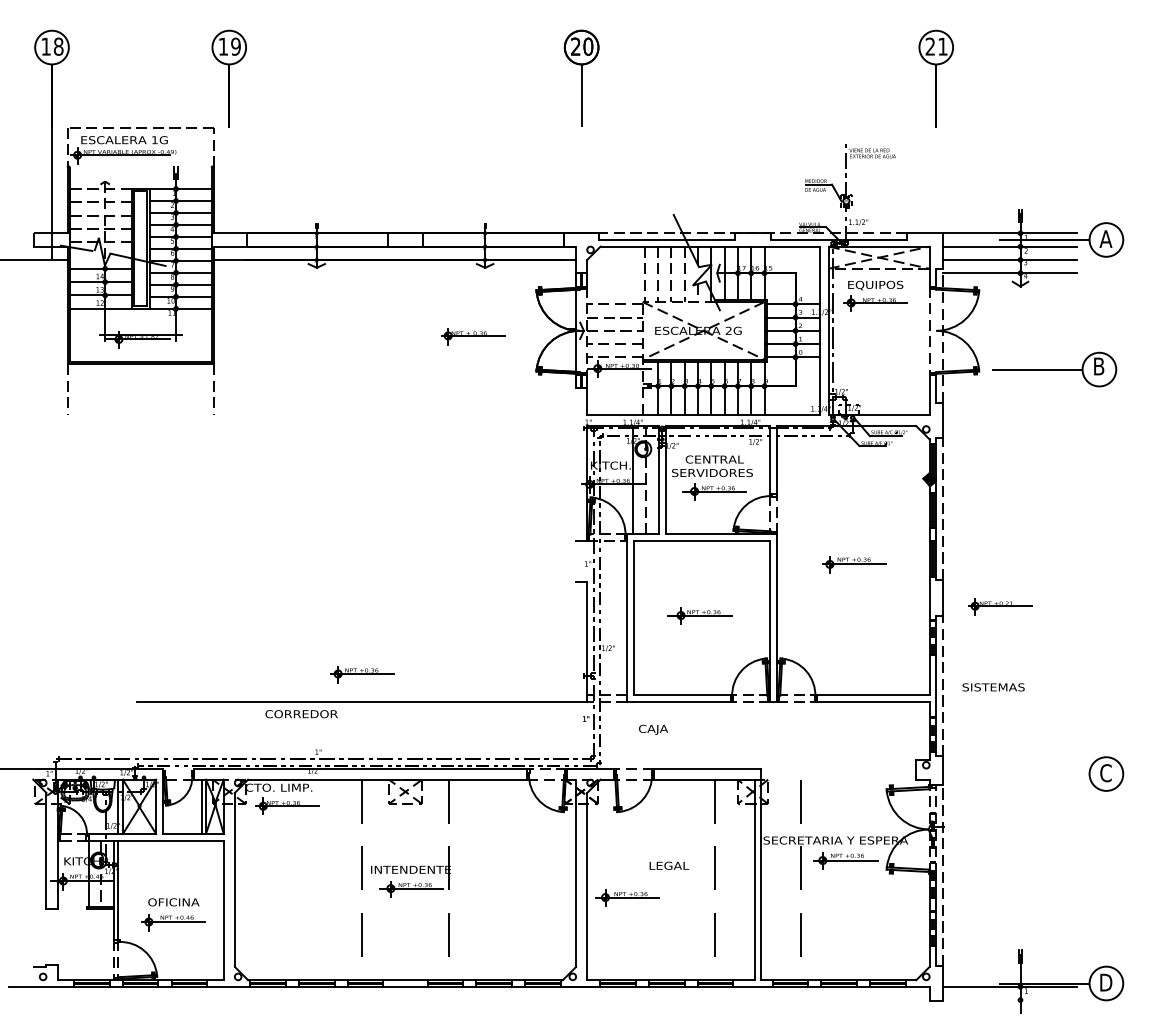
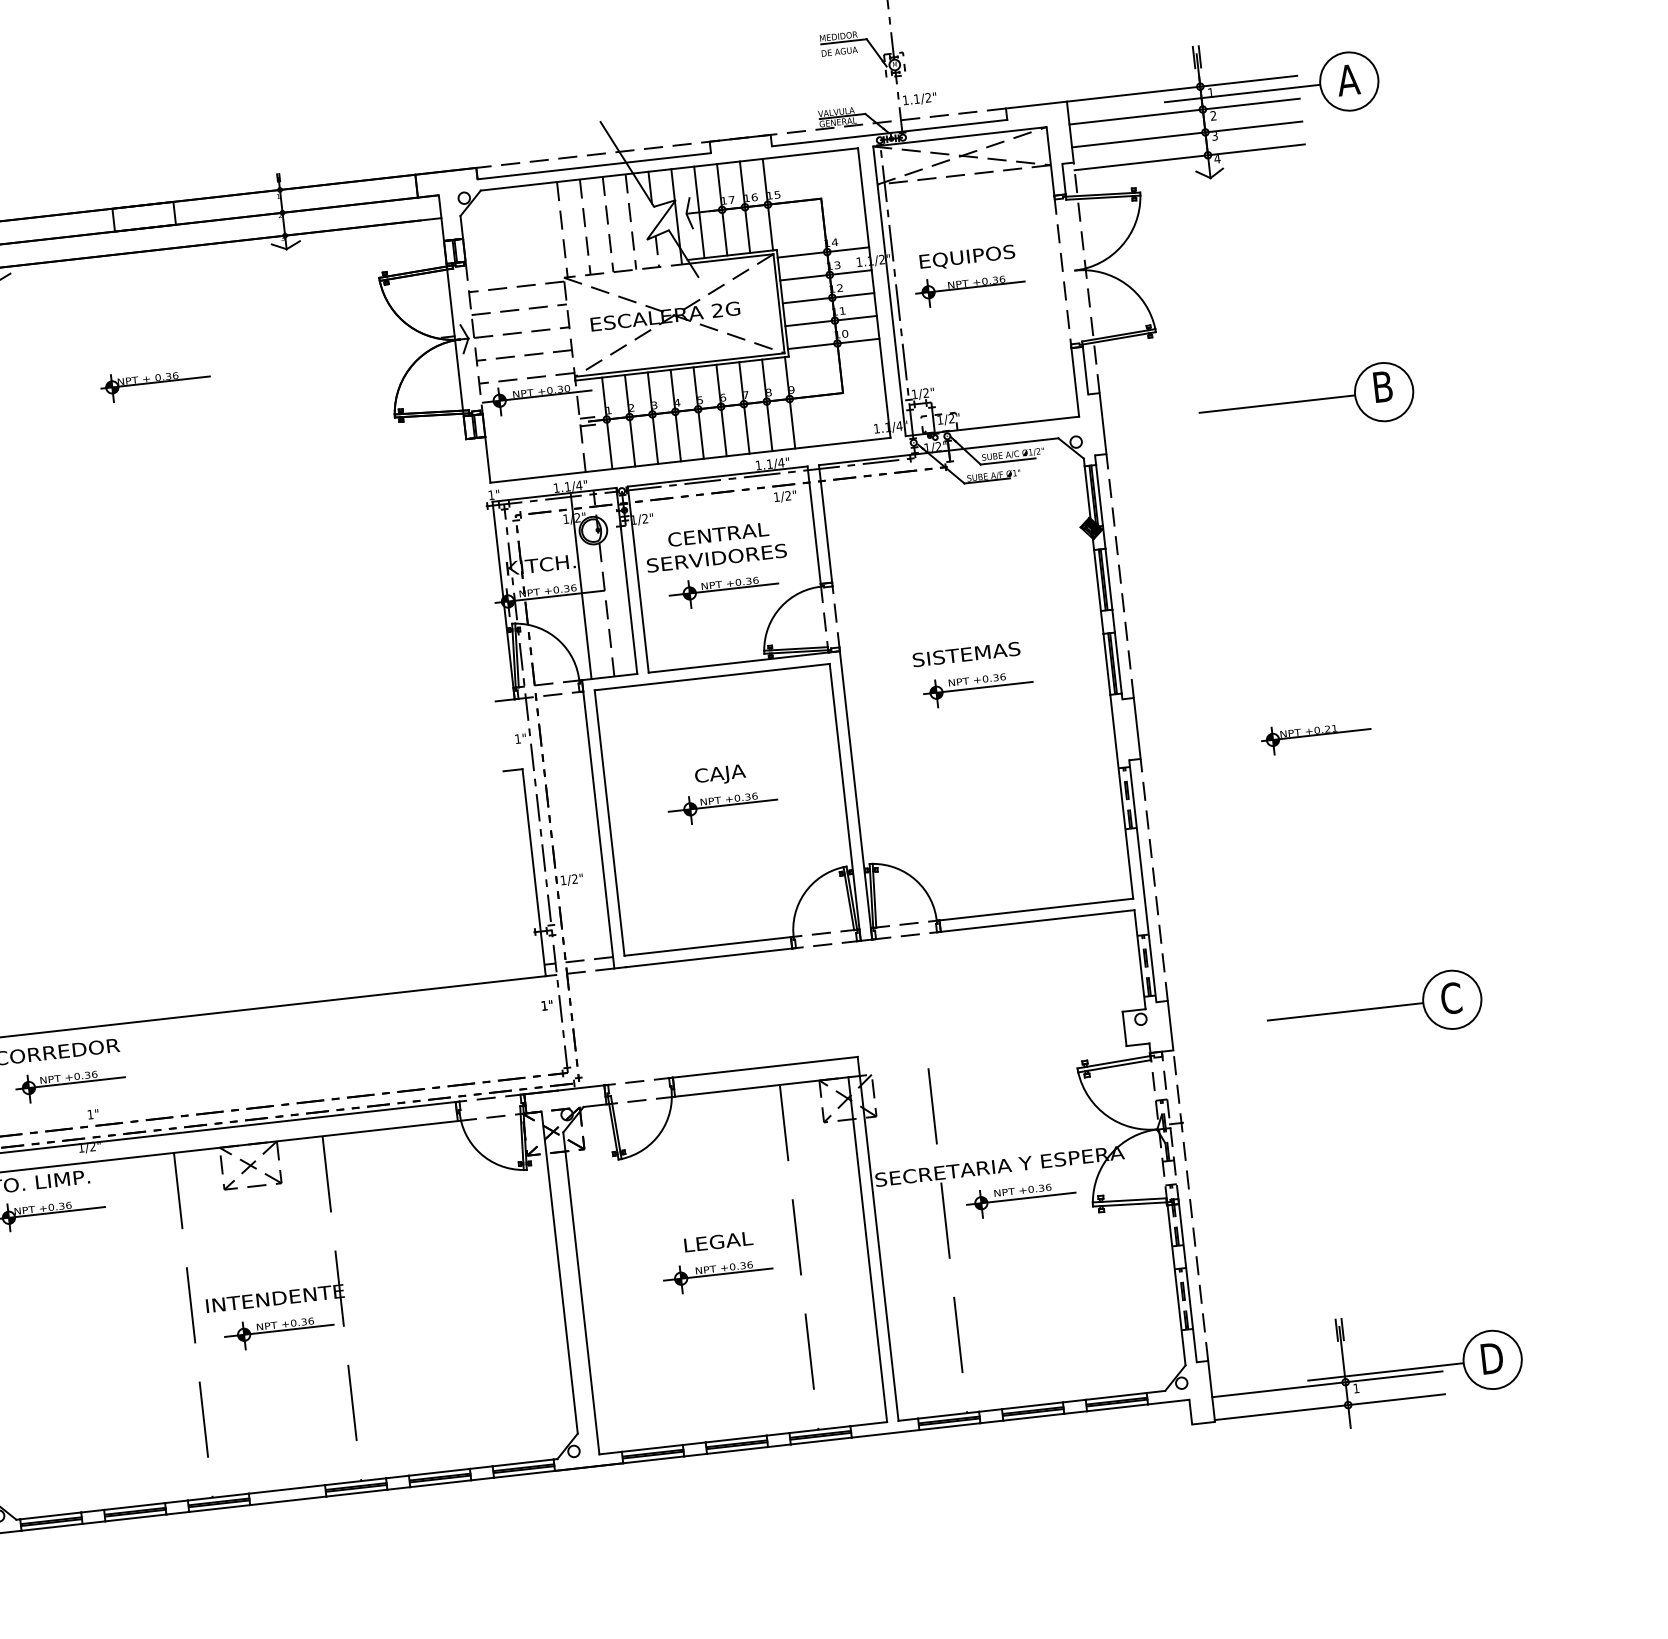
part: (875, 295) -> (968, 274), moved
part: (473, 336) -> (155, 383), moved
part: (1054, 369) -> (1306, 400), moved
part: (1000, 606) -> (1316, 735), moved
part: (362, 674) -> (70, 1084), moved
text: (993, 687) -> (966, 654), moved
text: (653, 729) -> (720, 774), moved
line: (1043, 774) -> (1344, 1012), added
part: (627, 897) -> (718, 1274), moved
line: (1009, 1000) -> (1329, 1407), added

